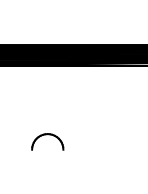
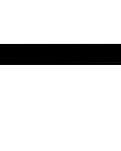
part: (47, 141) -> (27, 132), removed

